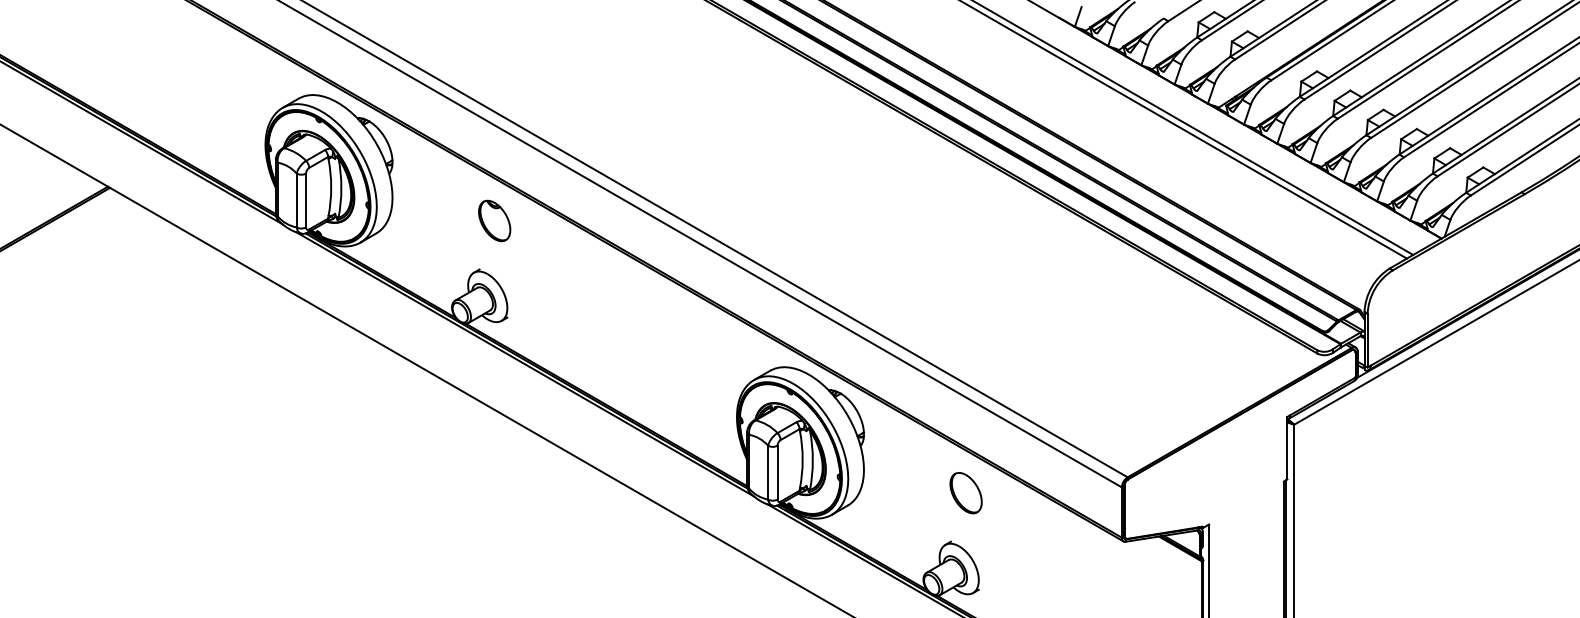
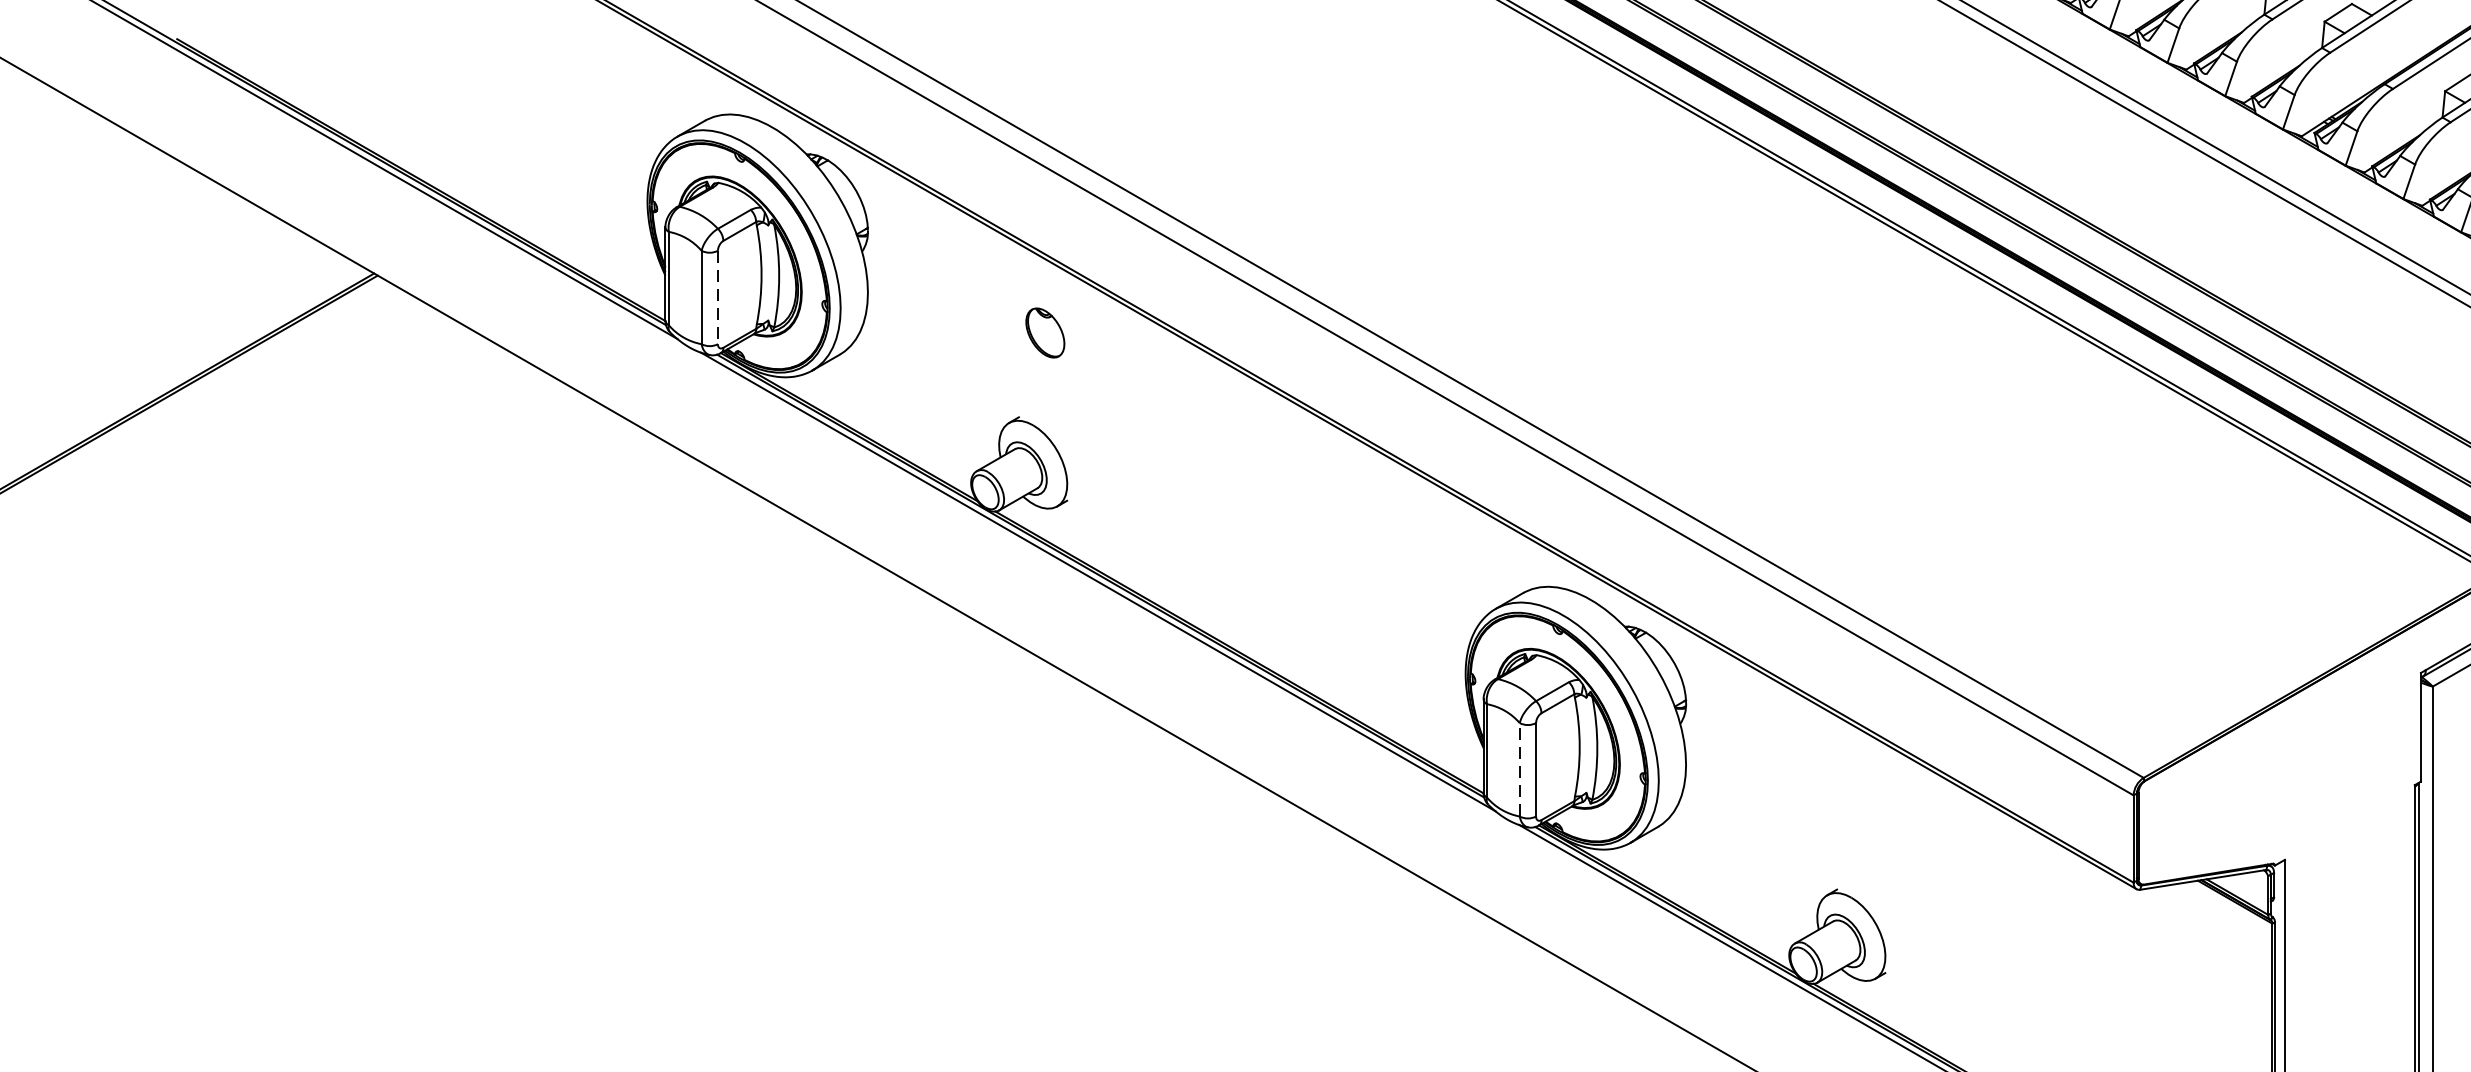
line: (306, 200) -> (718, 297), solid -> dashed
part: (494, 220) -> (1044, 332), size x0.7
line: (768, 472) -> (1520, 769), solid -> dashed
part: (965, 493) -> (1862, 805), removed

